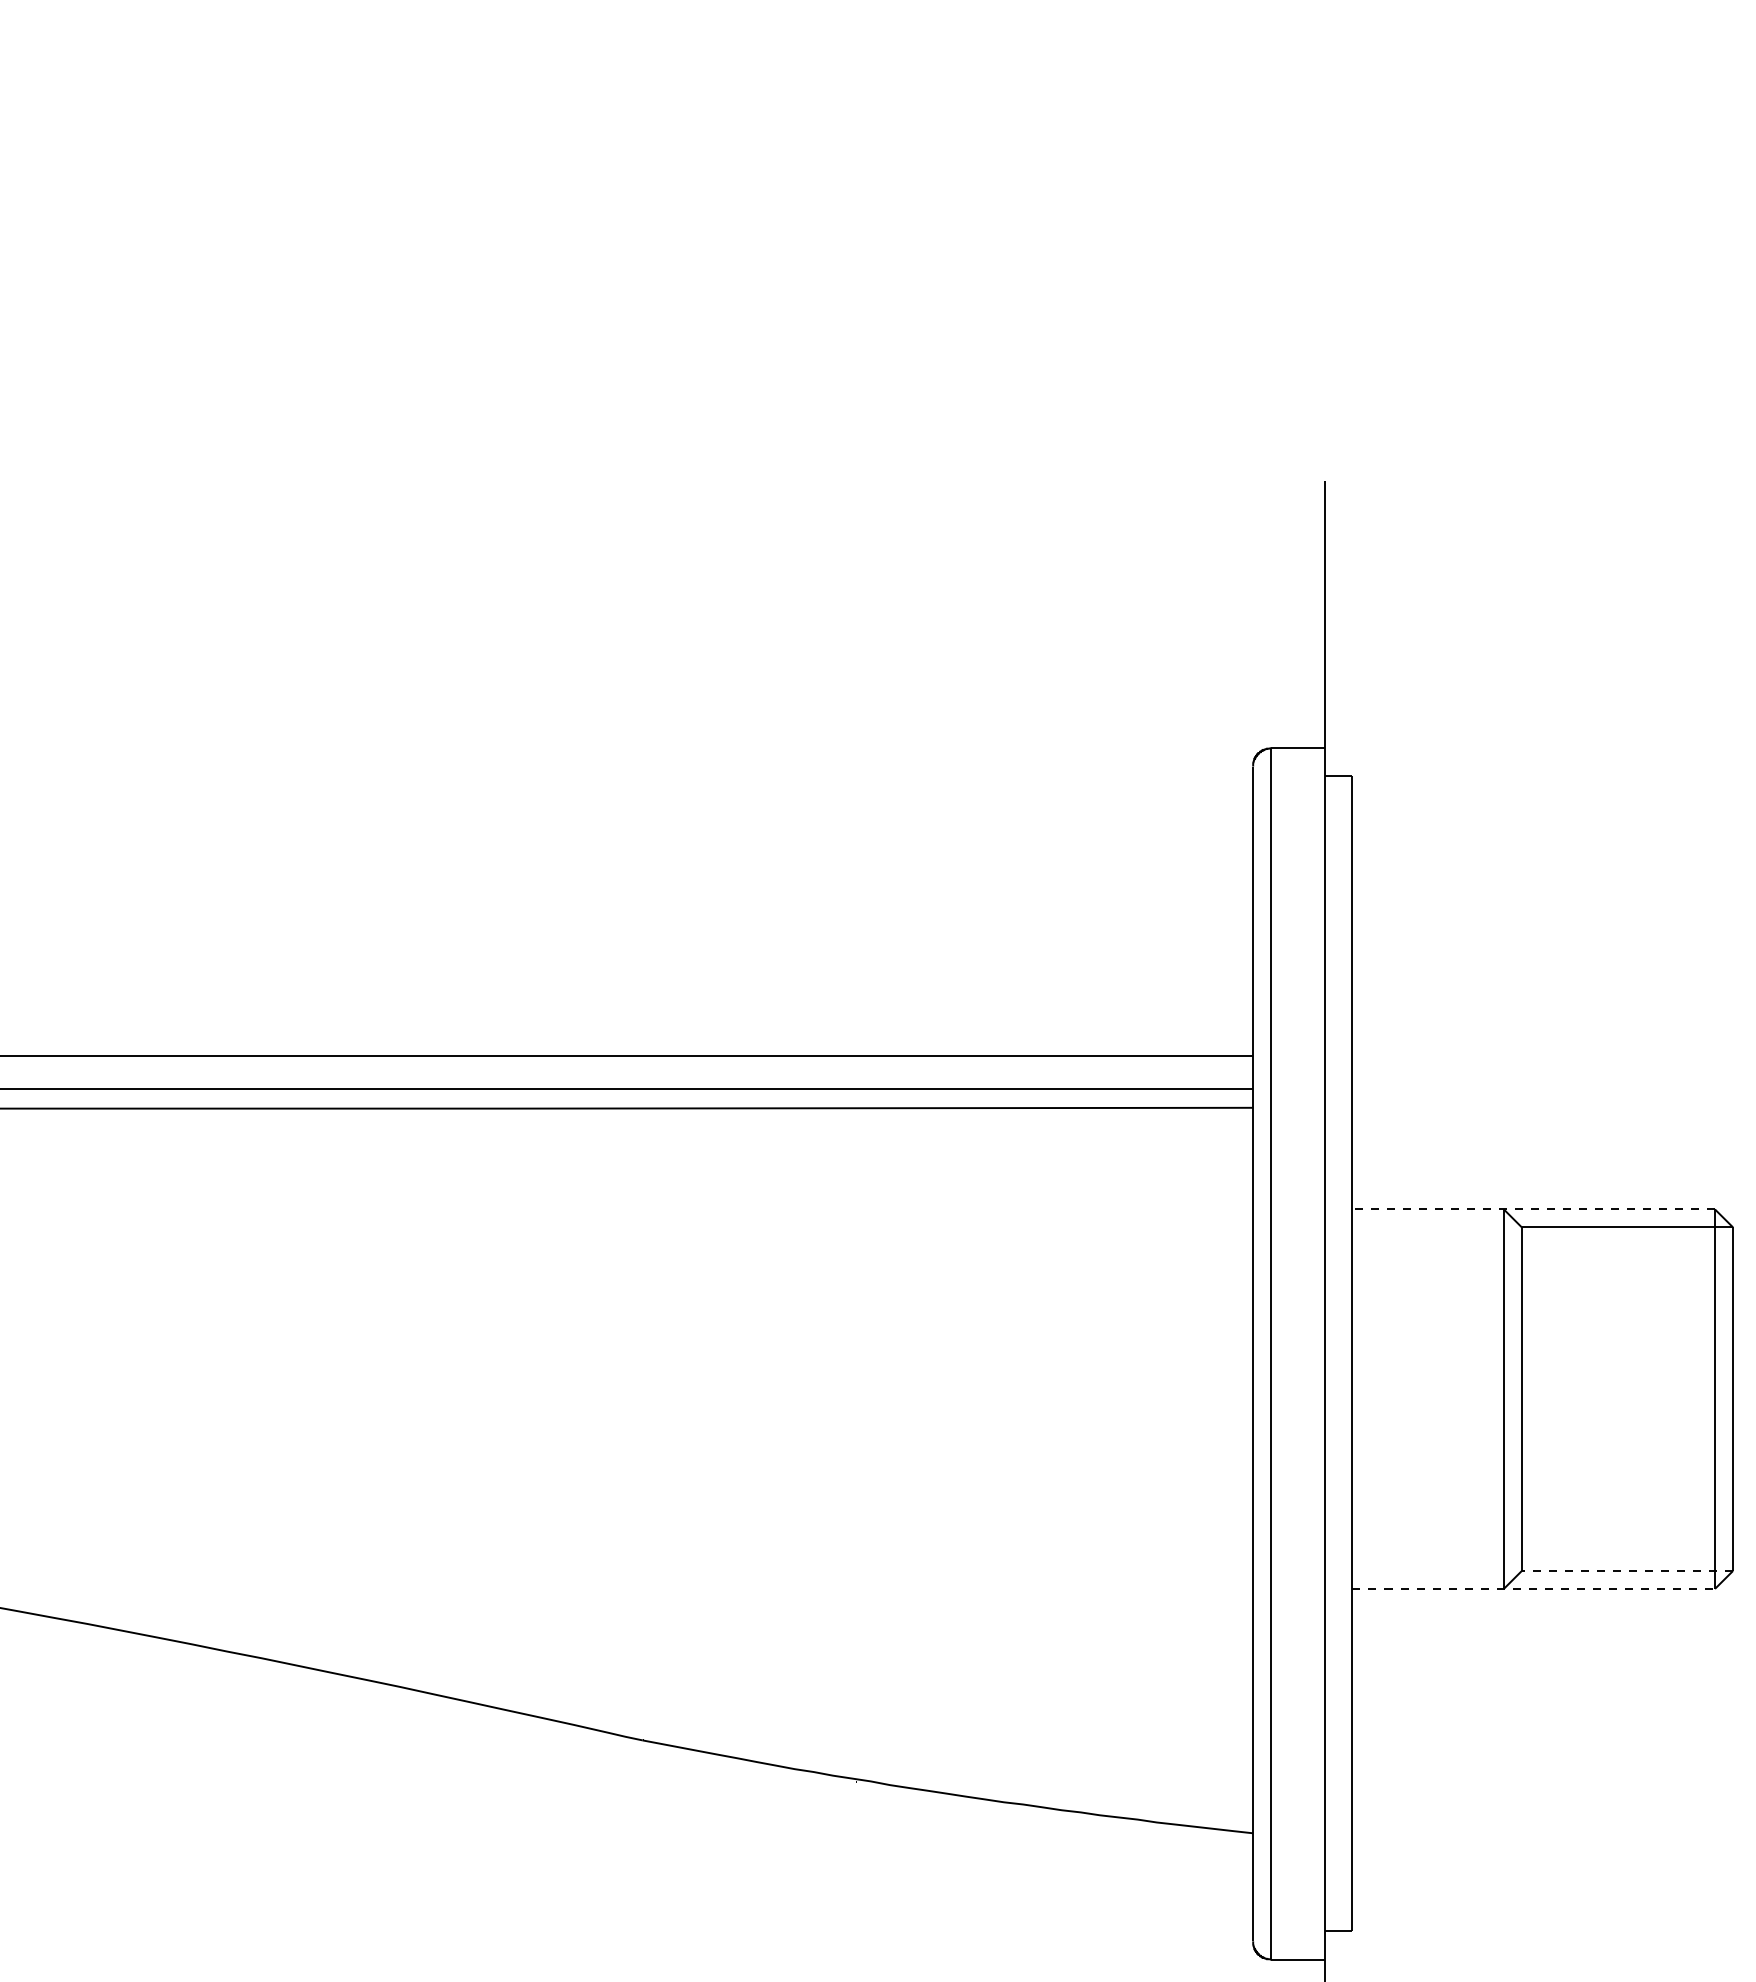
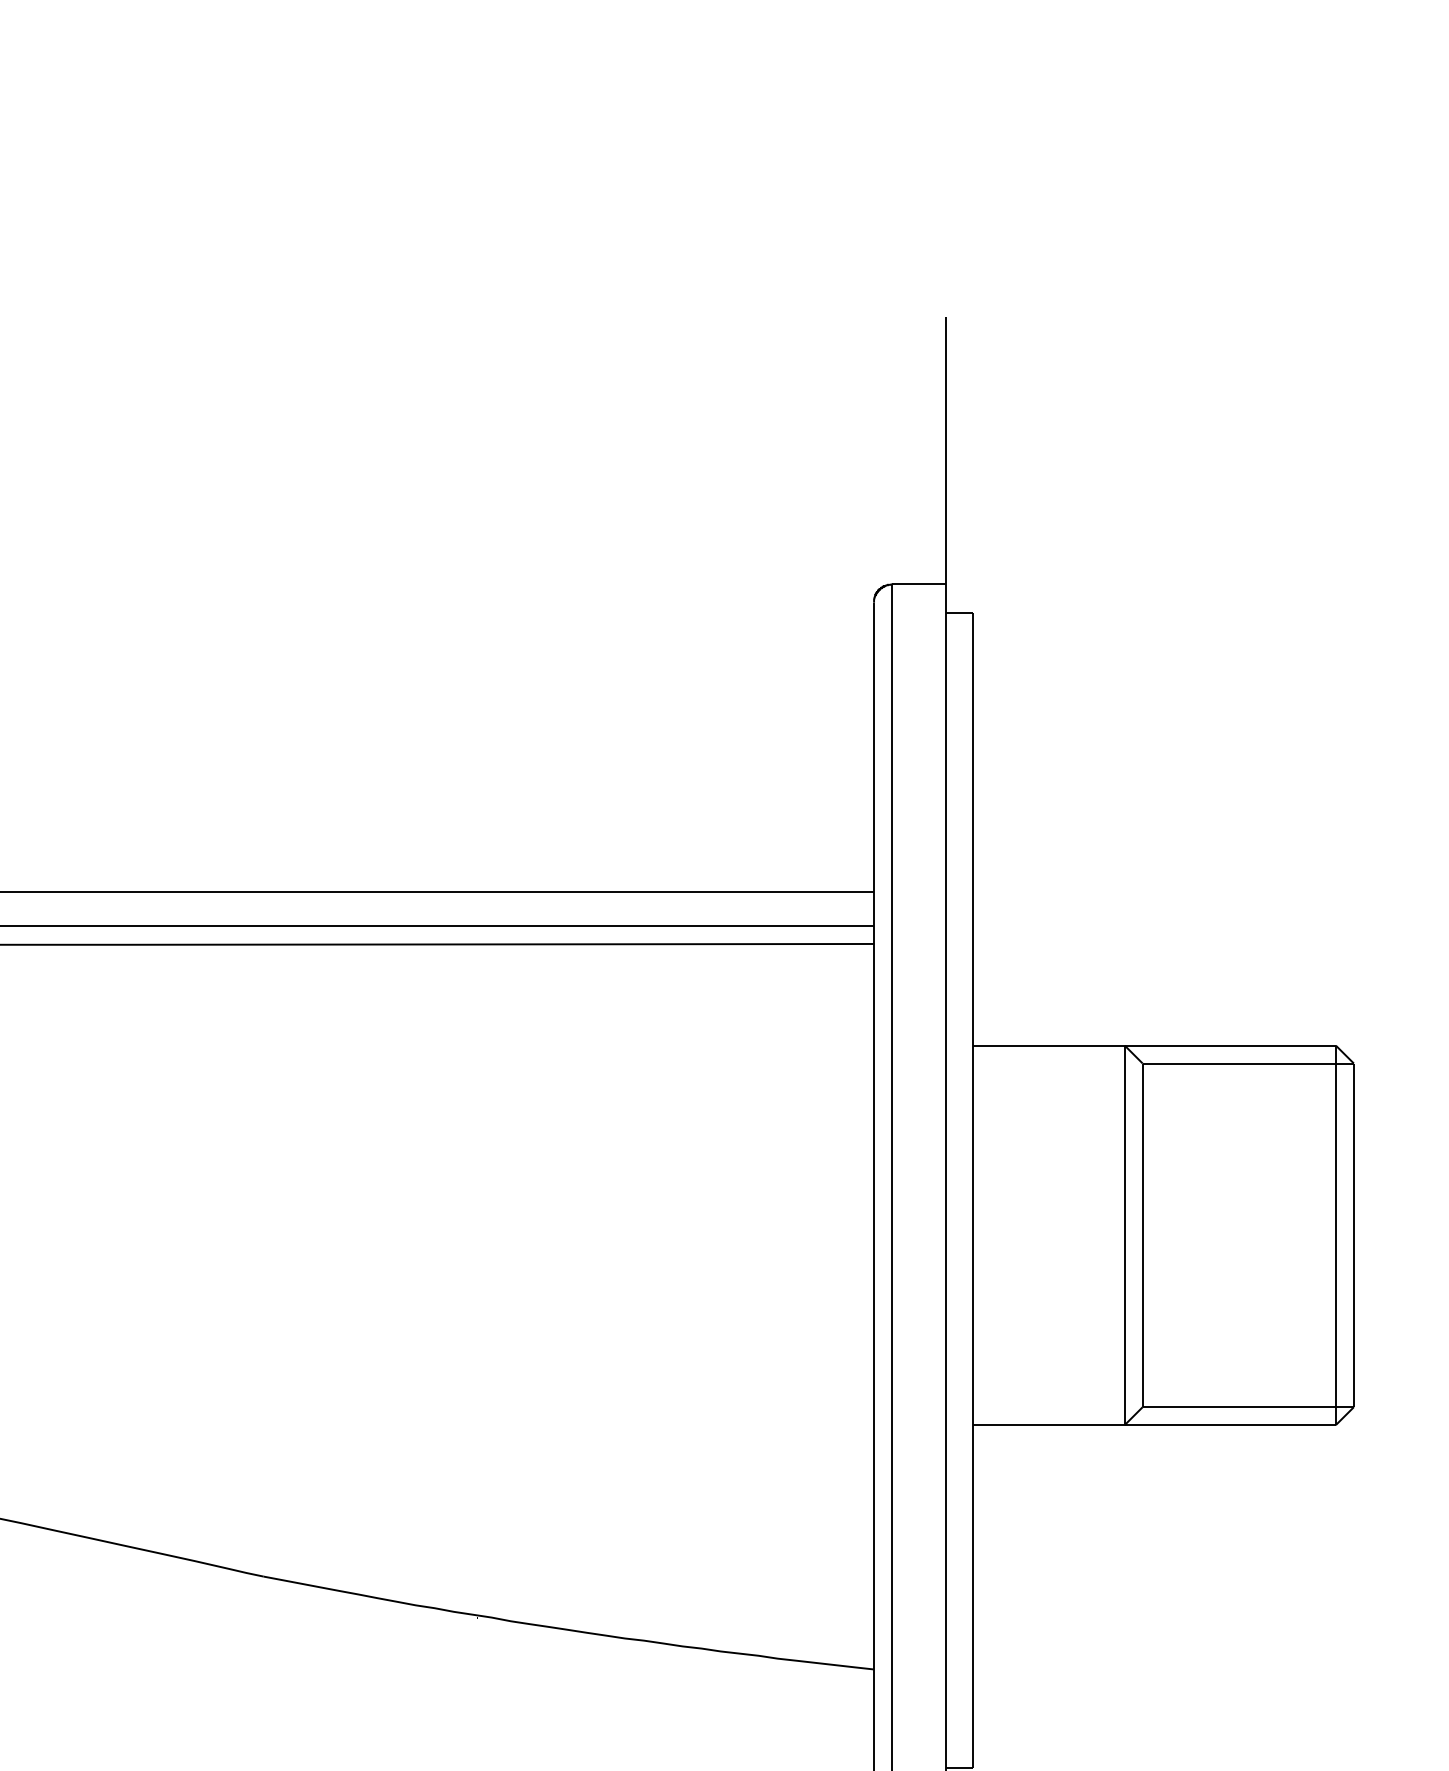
line: (1533, 1209) -> (1154, 1045), dashed -> solid
line: (1627, 1571) -> (1248, 1407), dashed -> solid
line: (1534, 1588) -> (1155, 1424), dashed -> solid

